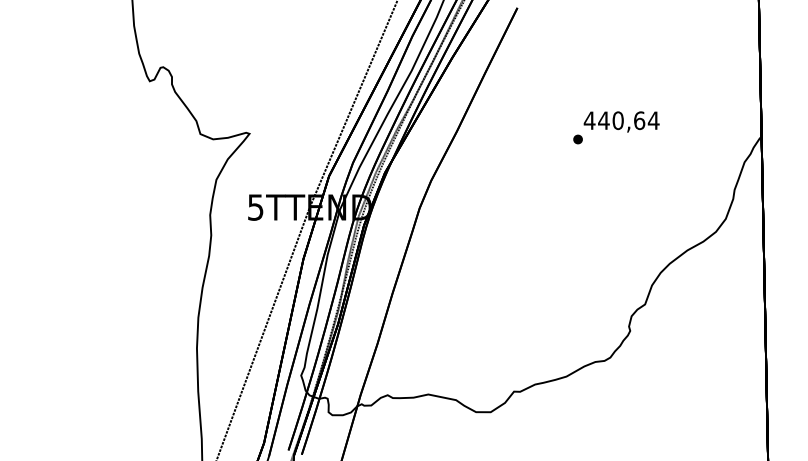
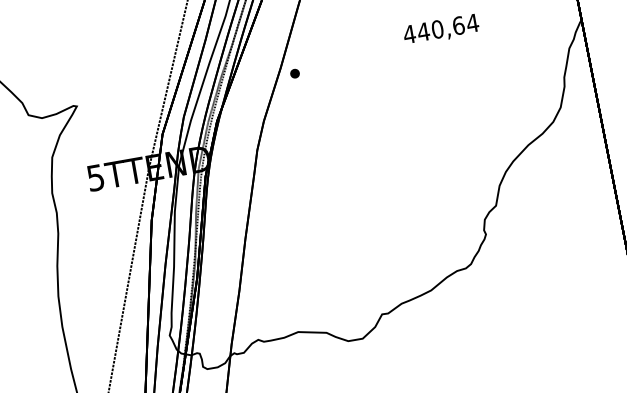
part: (577, 139) -> (294, 73), moved

